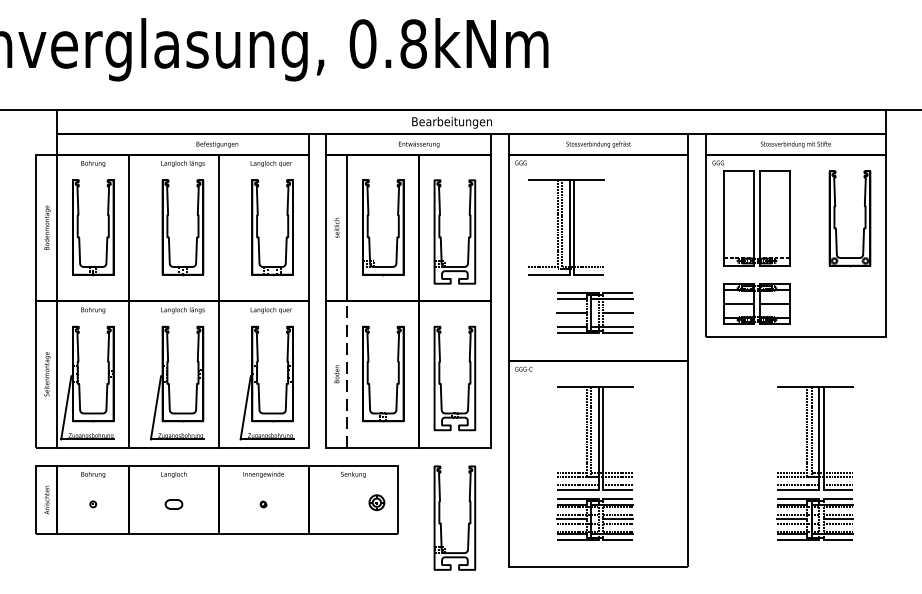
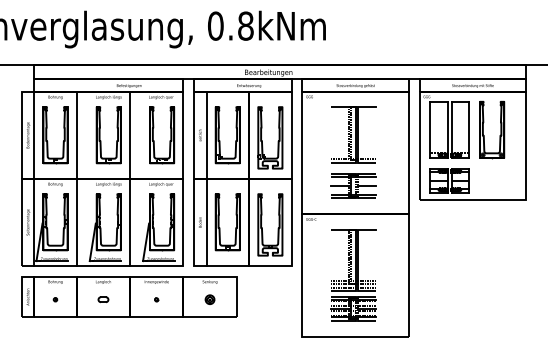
part: (864, 217) -> (500, 129), moved
part: (566, 226) -> (353, 134), moved
line: (347, 374) -> (206, 222), dashed -> solid
part: (815, 463) -> (484, 275), removed
part: (376, 502) -> (209, 299), moved
part: (468, 517) -> (278, 307), removed

